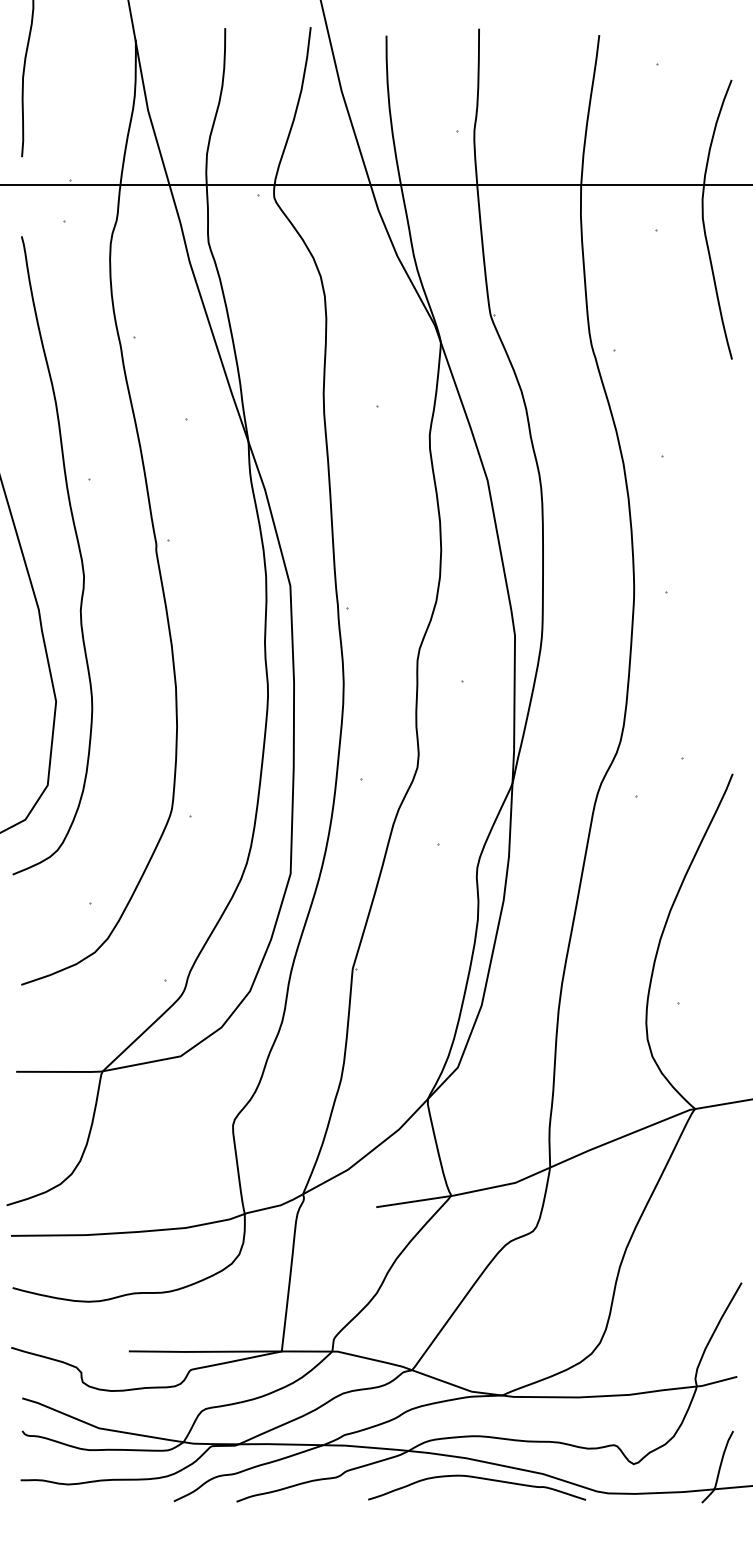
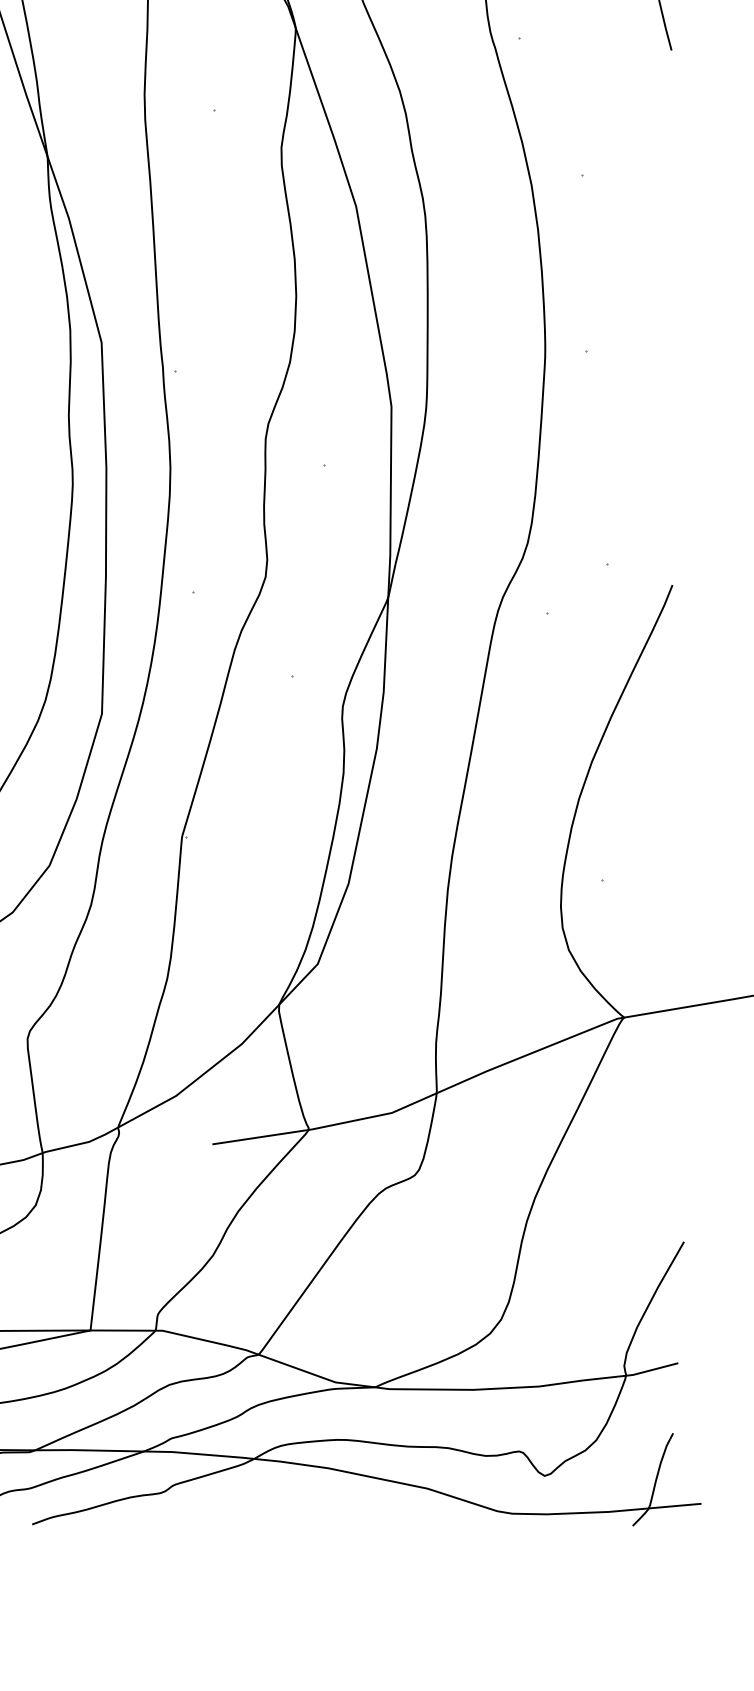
curve: (481, 1479) -> (348, 1495), removed

